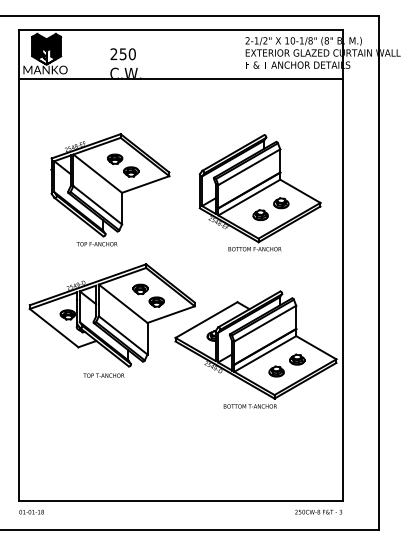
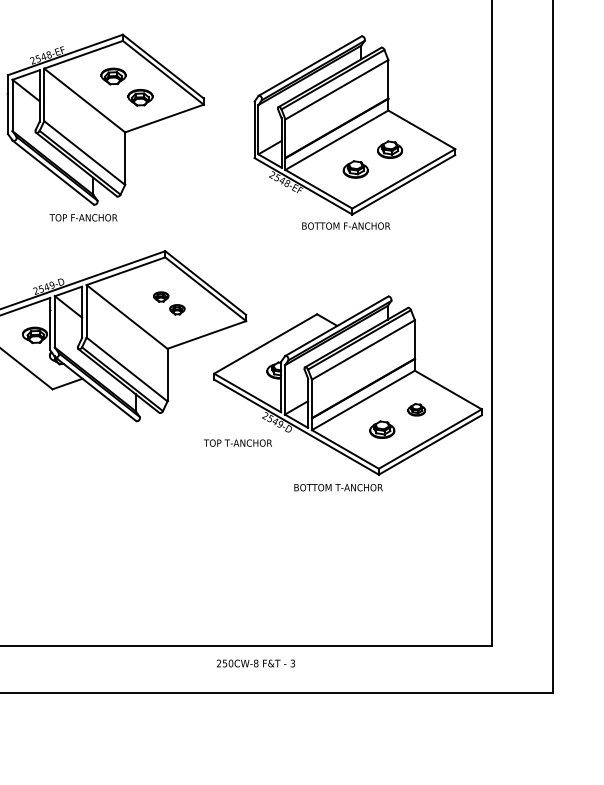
part: (148, 295) -> (169, 303), size x0.6
part: (297, 359) -> (416, 409), size x0.7
text: (103, 375) -> (237, 442), moved
text: (318, 511) -> (255, 662), moved

